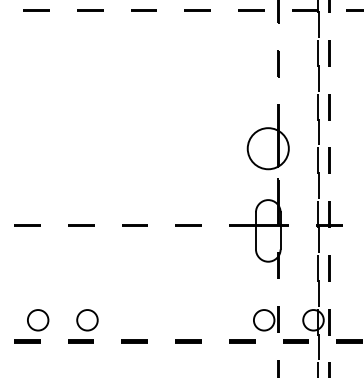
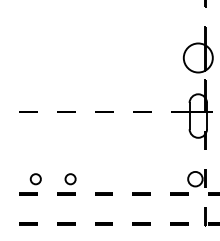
circle: (38, 320) -> (36, 179), size x0.7
circle: (87, 320) -> (70, 179), size x0.7

